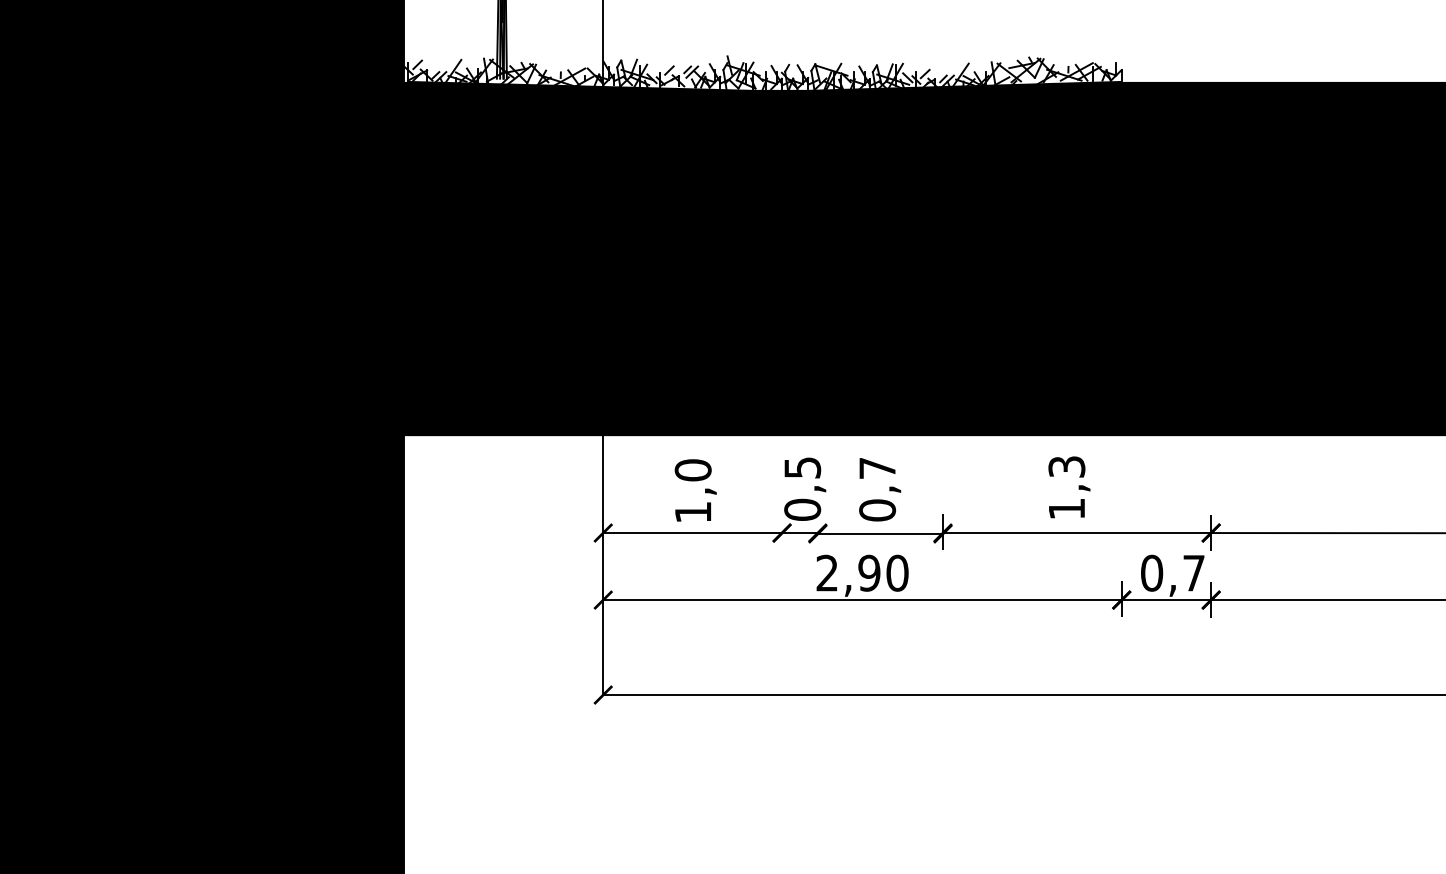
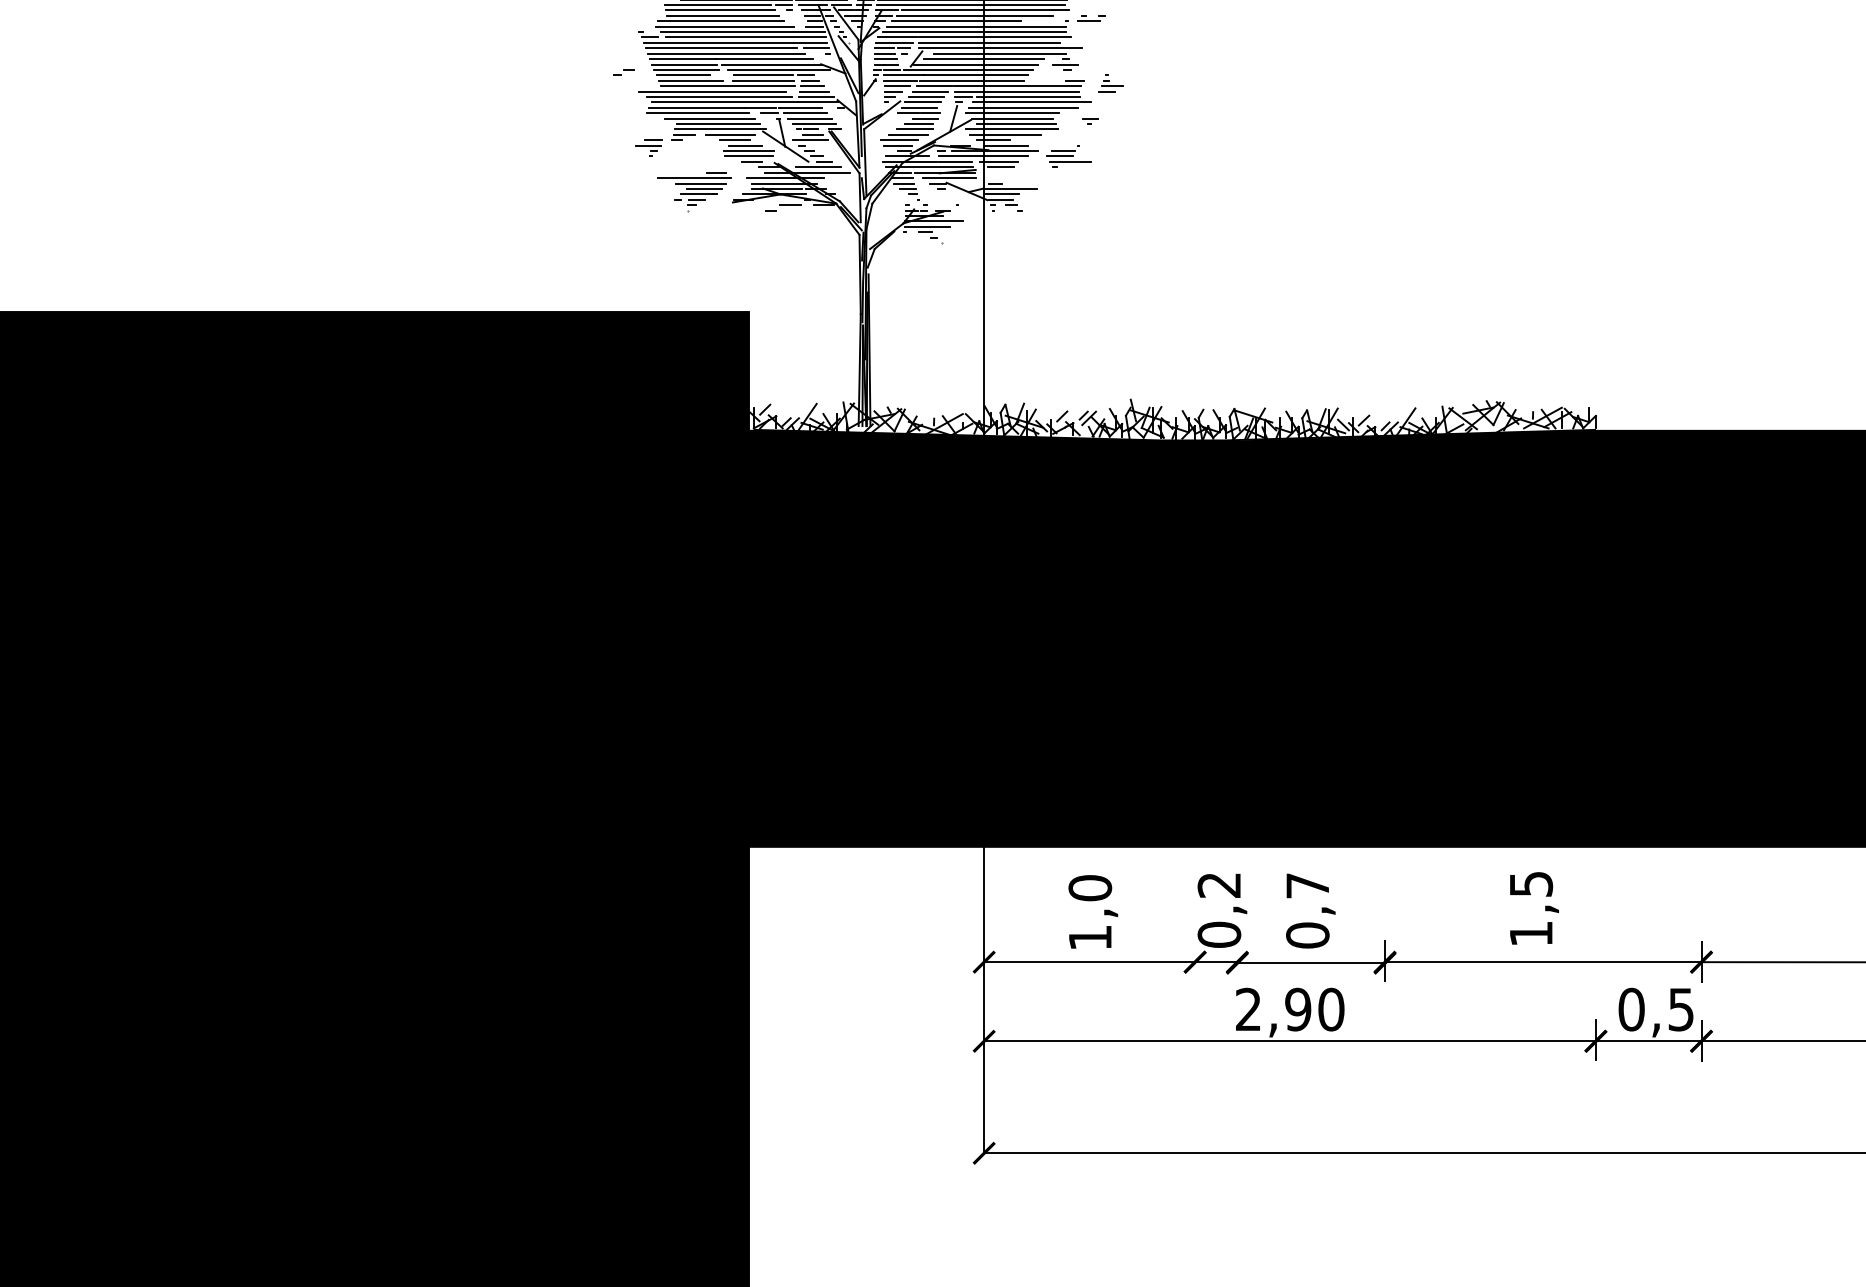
text: (1066, 466) -> (1530, 883), 1,3 -> 1,5
text: (802, 468) -> (1219, 885), 0,5 -> 0,2
text: (1193, 573) -> (1680, 1009), 0,7 -> 0,5

